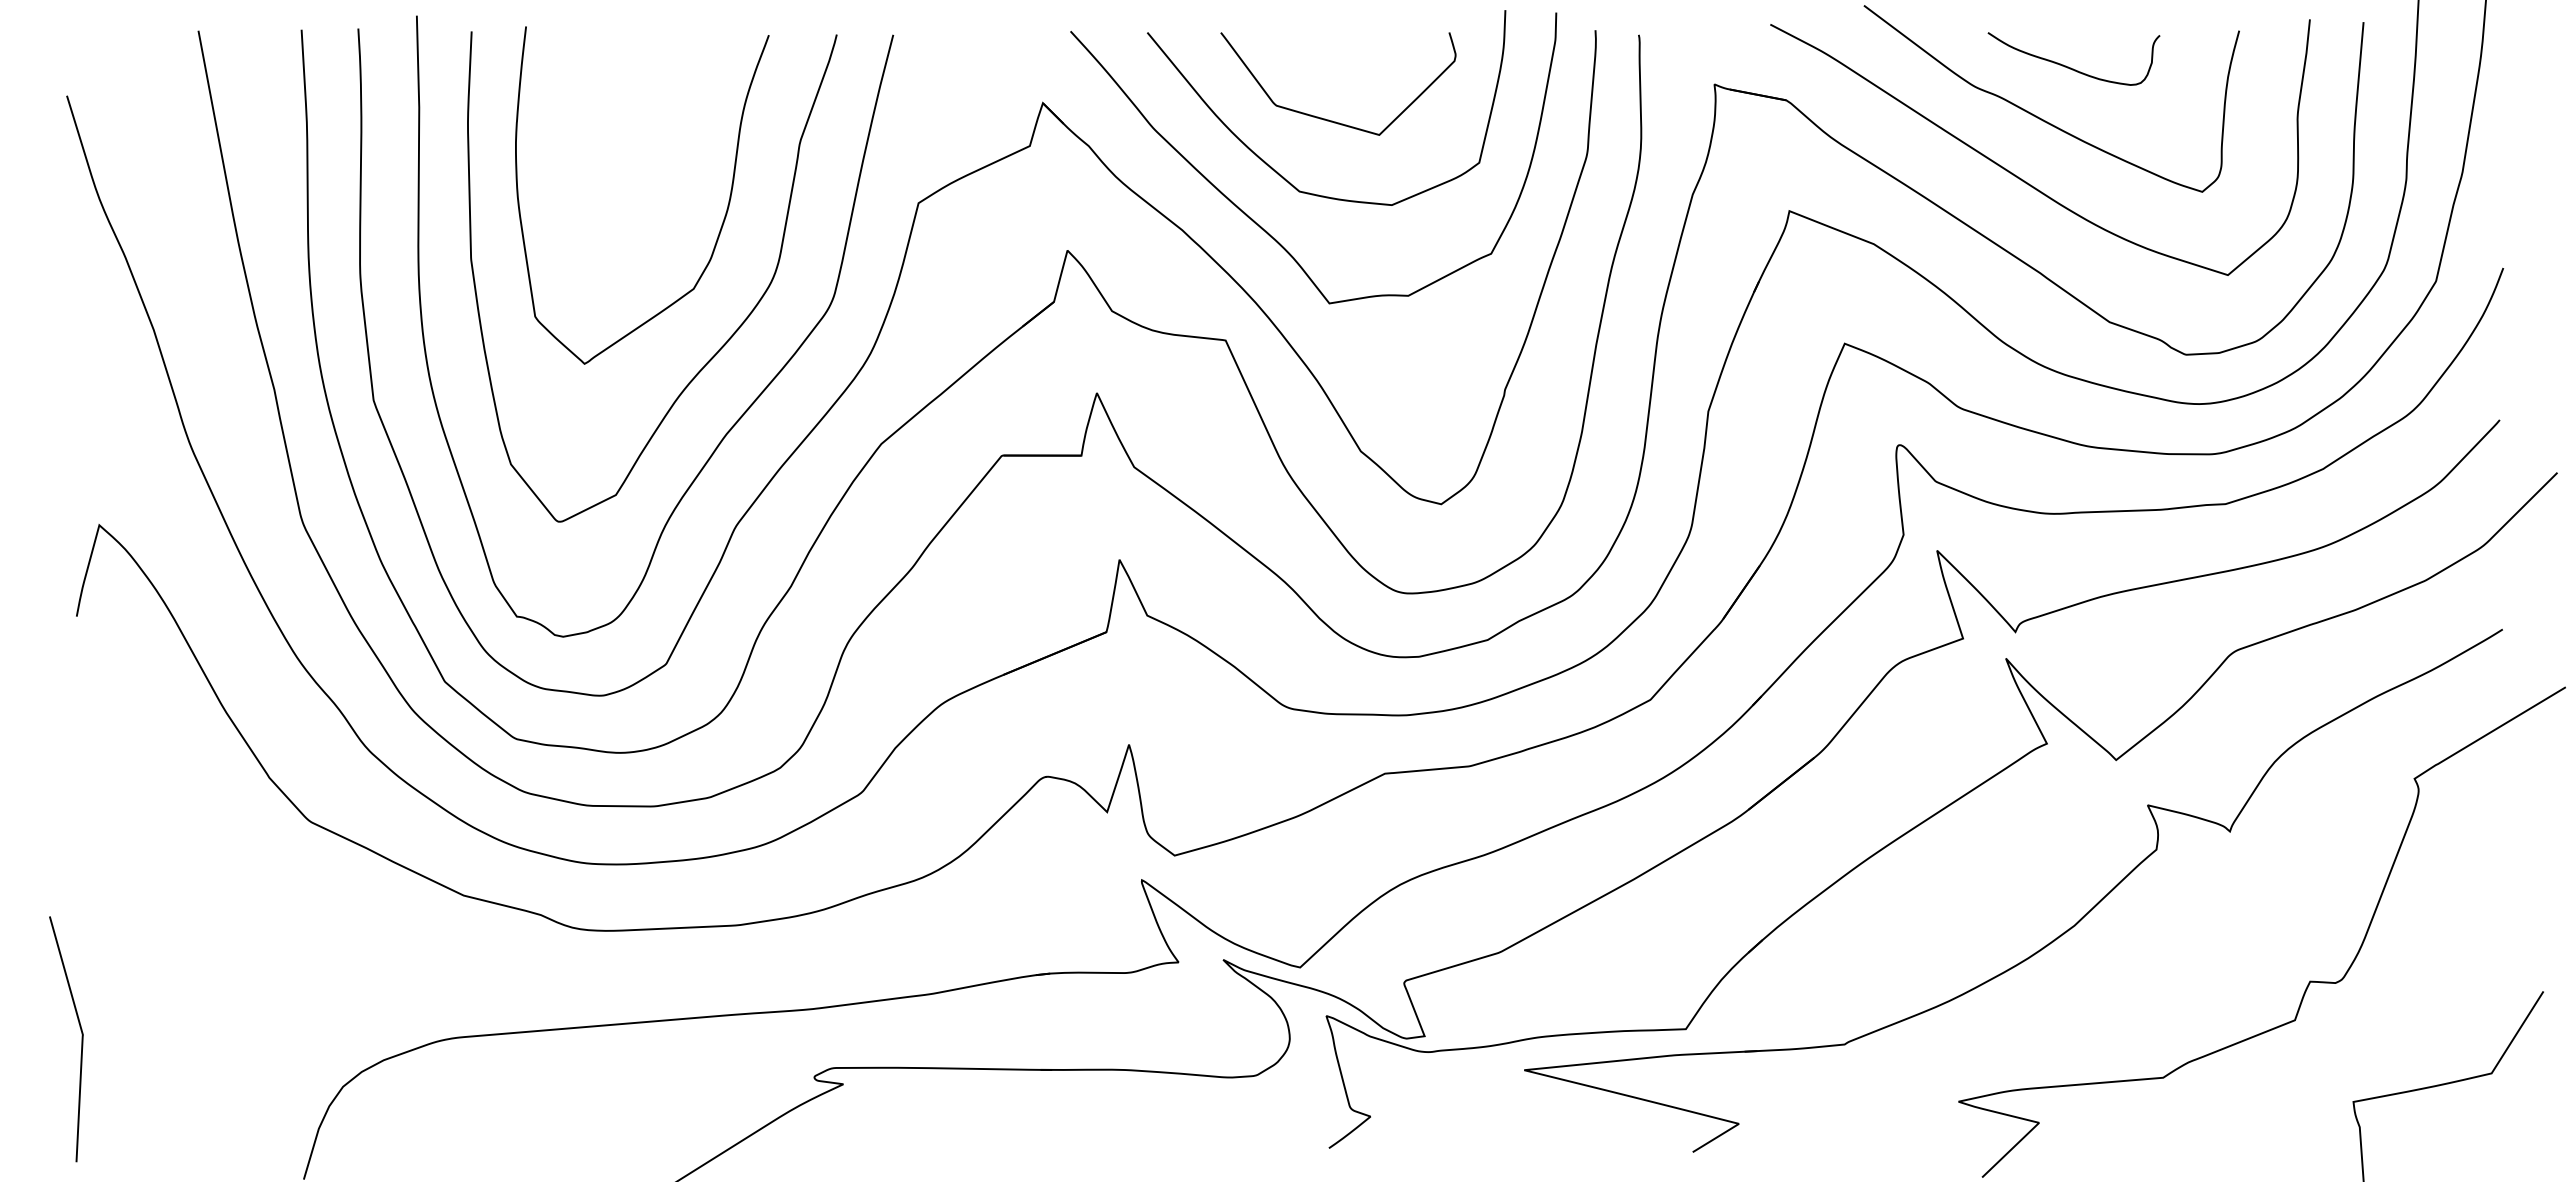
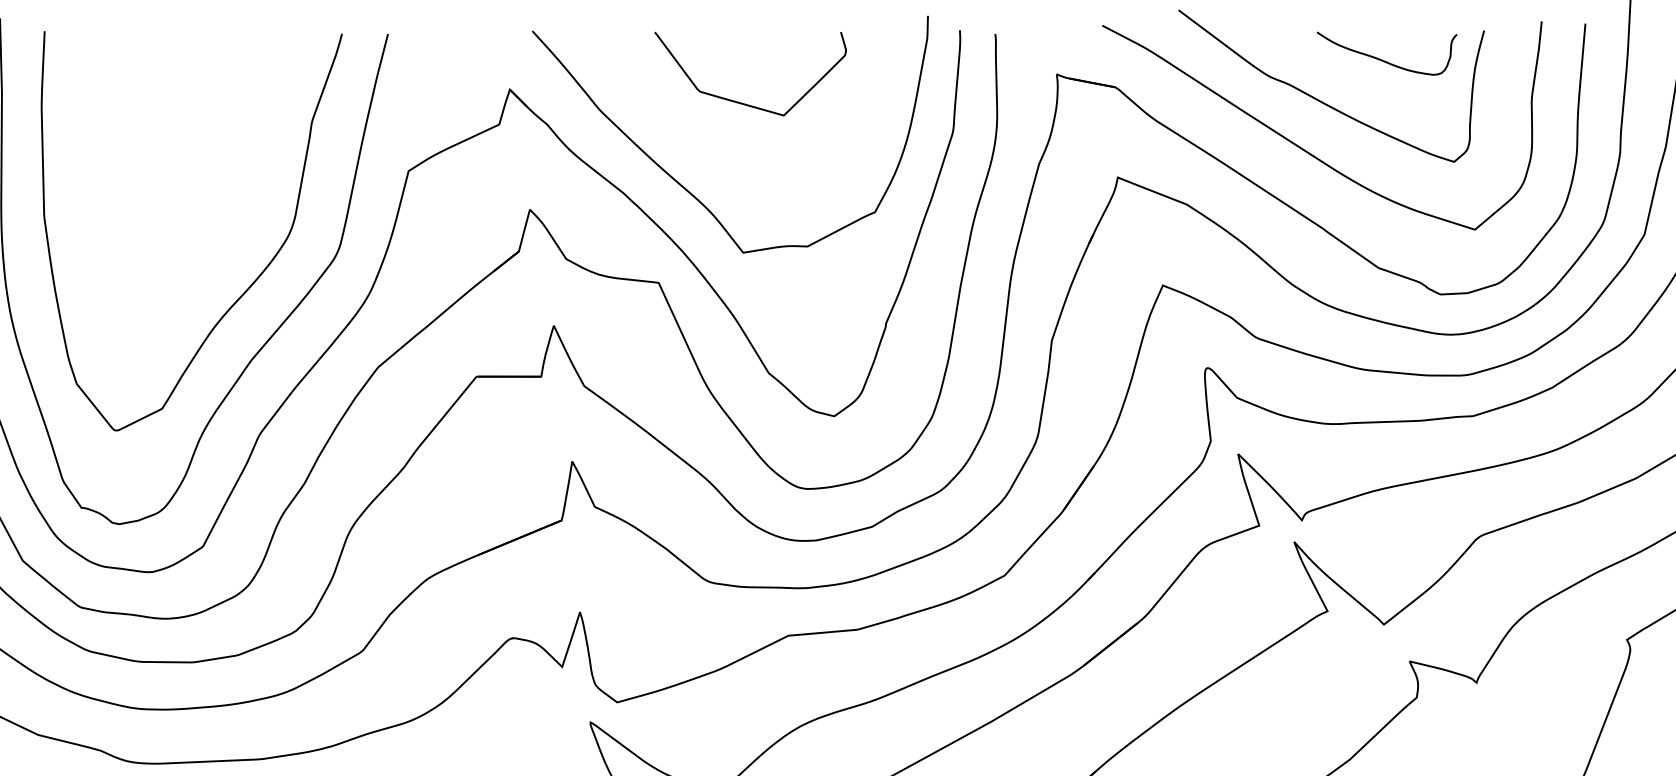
curve: (2071, 67) -> (1385, 60), moved
curve: (1276, 170) -> (700, 144), removed
curve: (722, 221) -> (248, 186), removed

